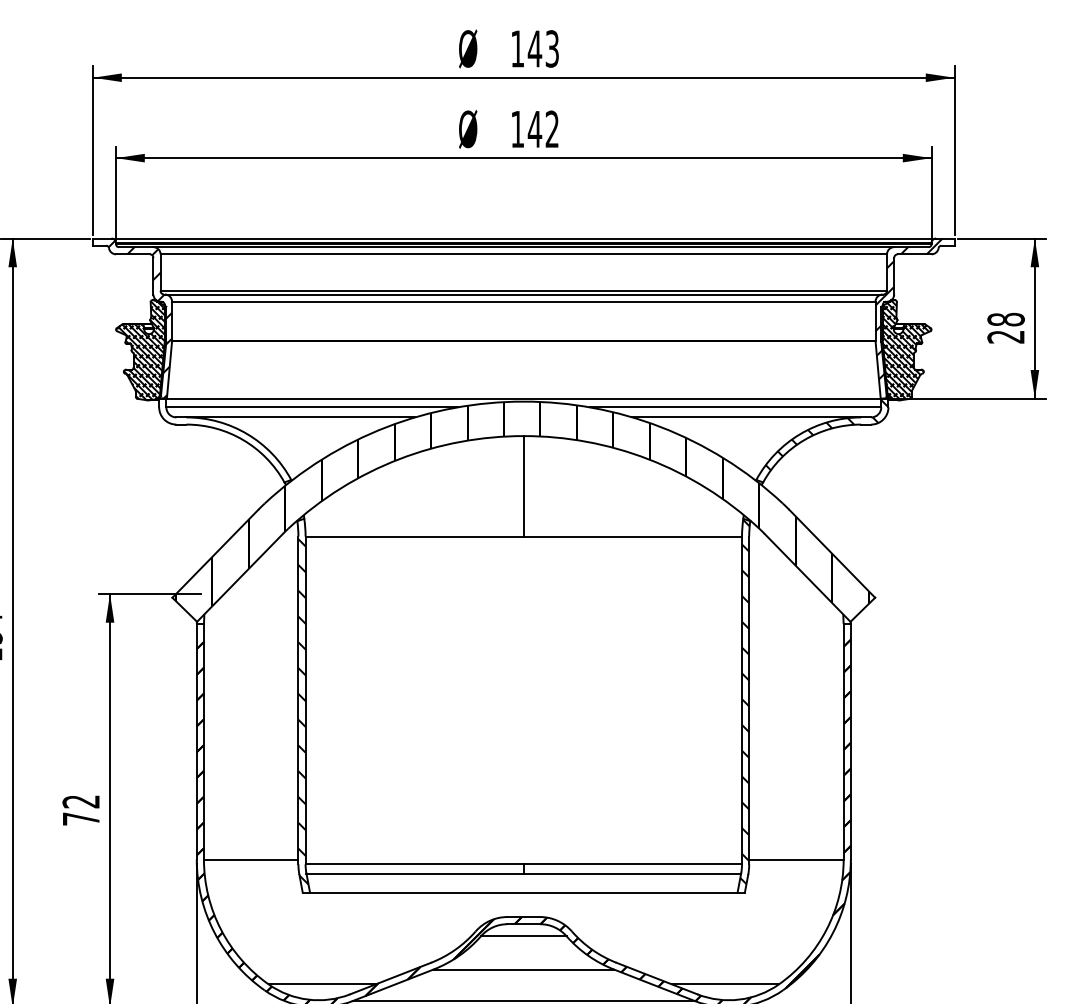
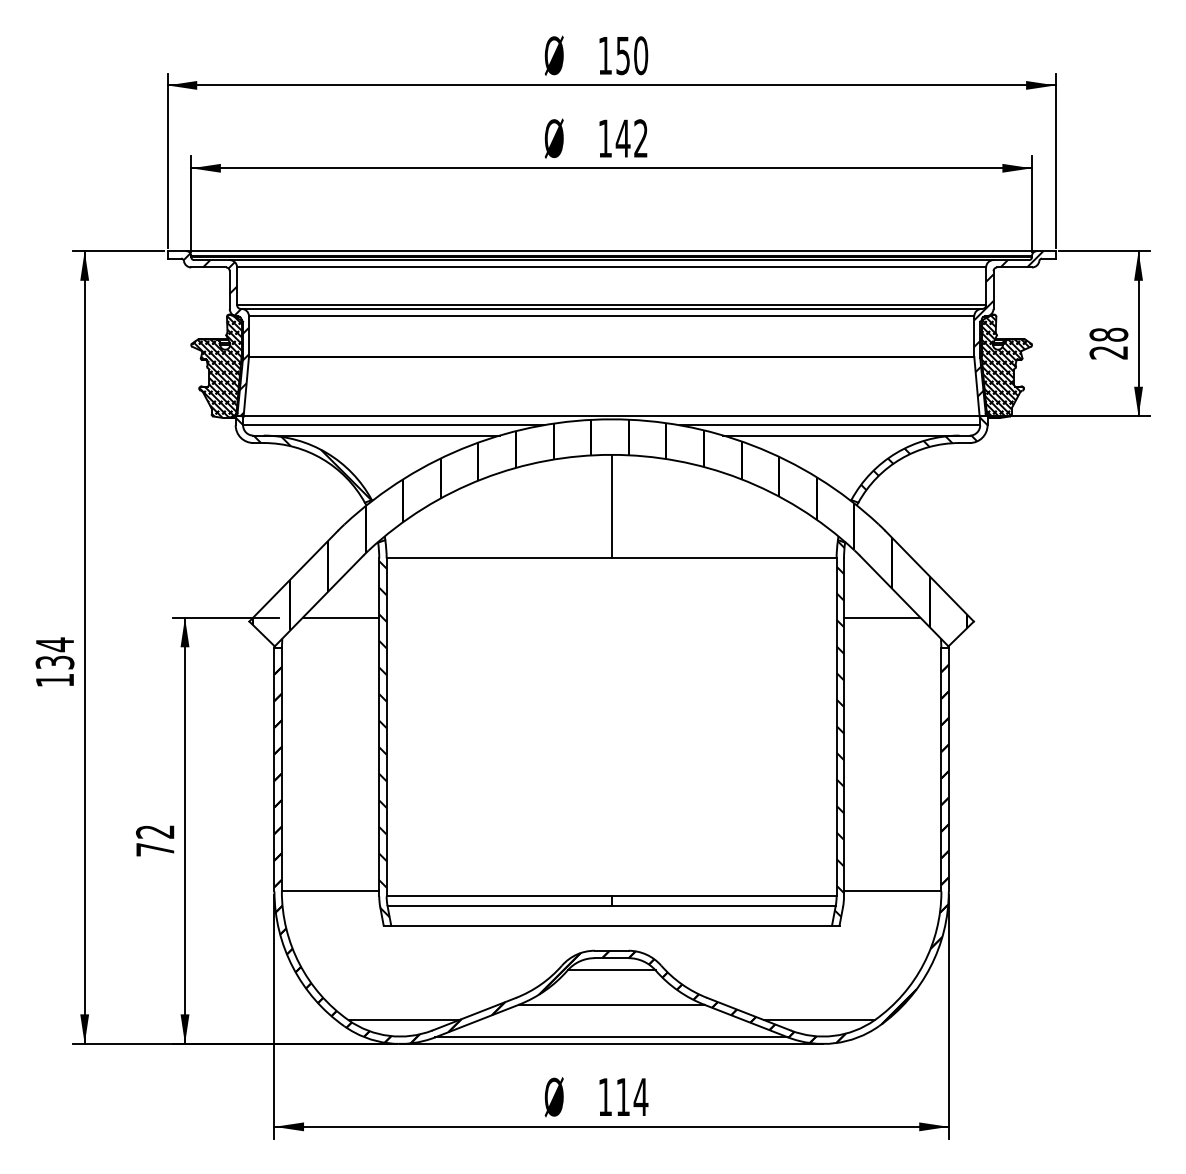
text: (543, 48) -> (631, 55), 143 -> 150
hatch: (224, 439) -> (303, 458), added
line: (260, 593) -> (340, 617), added
line: (786, 593) -> (882, 617), added

